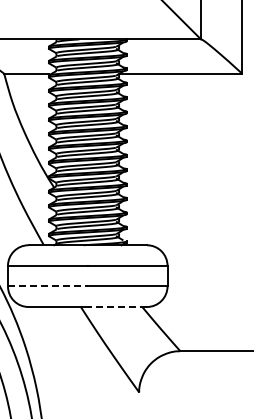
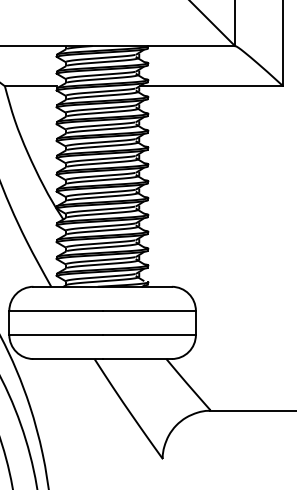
line: (47, 286) -> (55, 335), dashed -> solid
line: (117, 307) -> (137, 359), dashed -> solid

